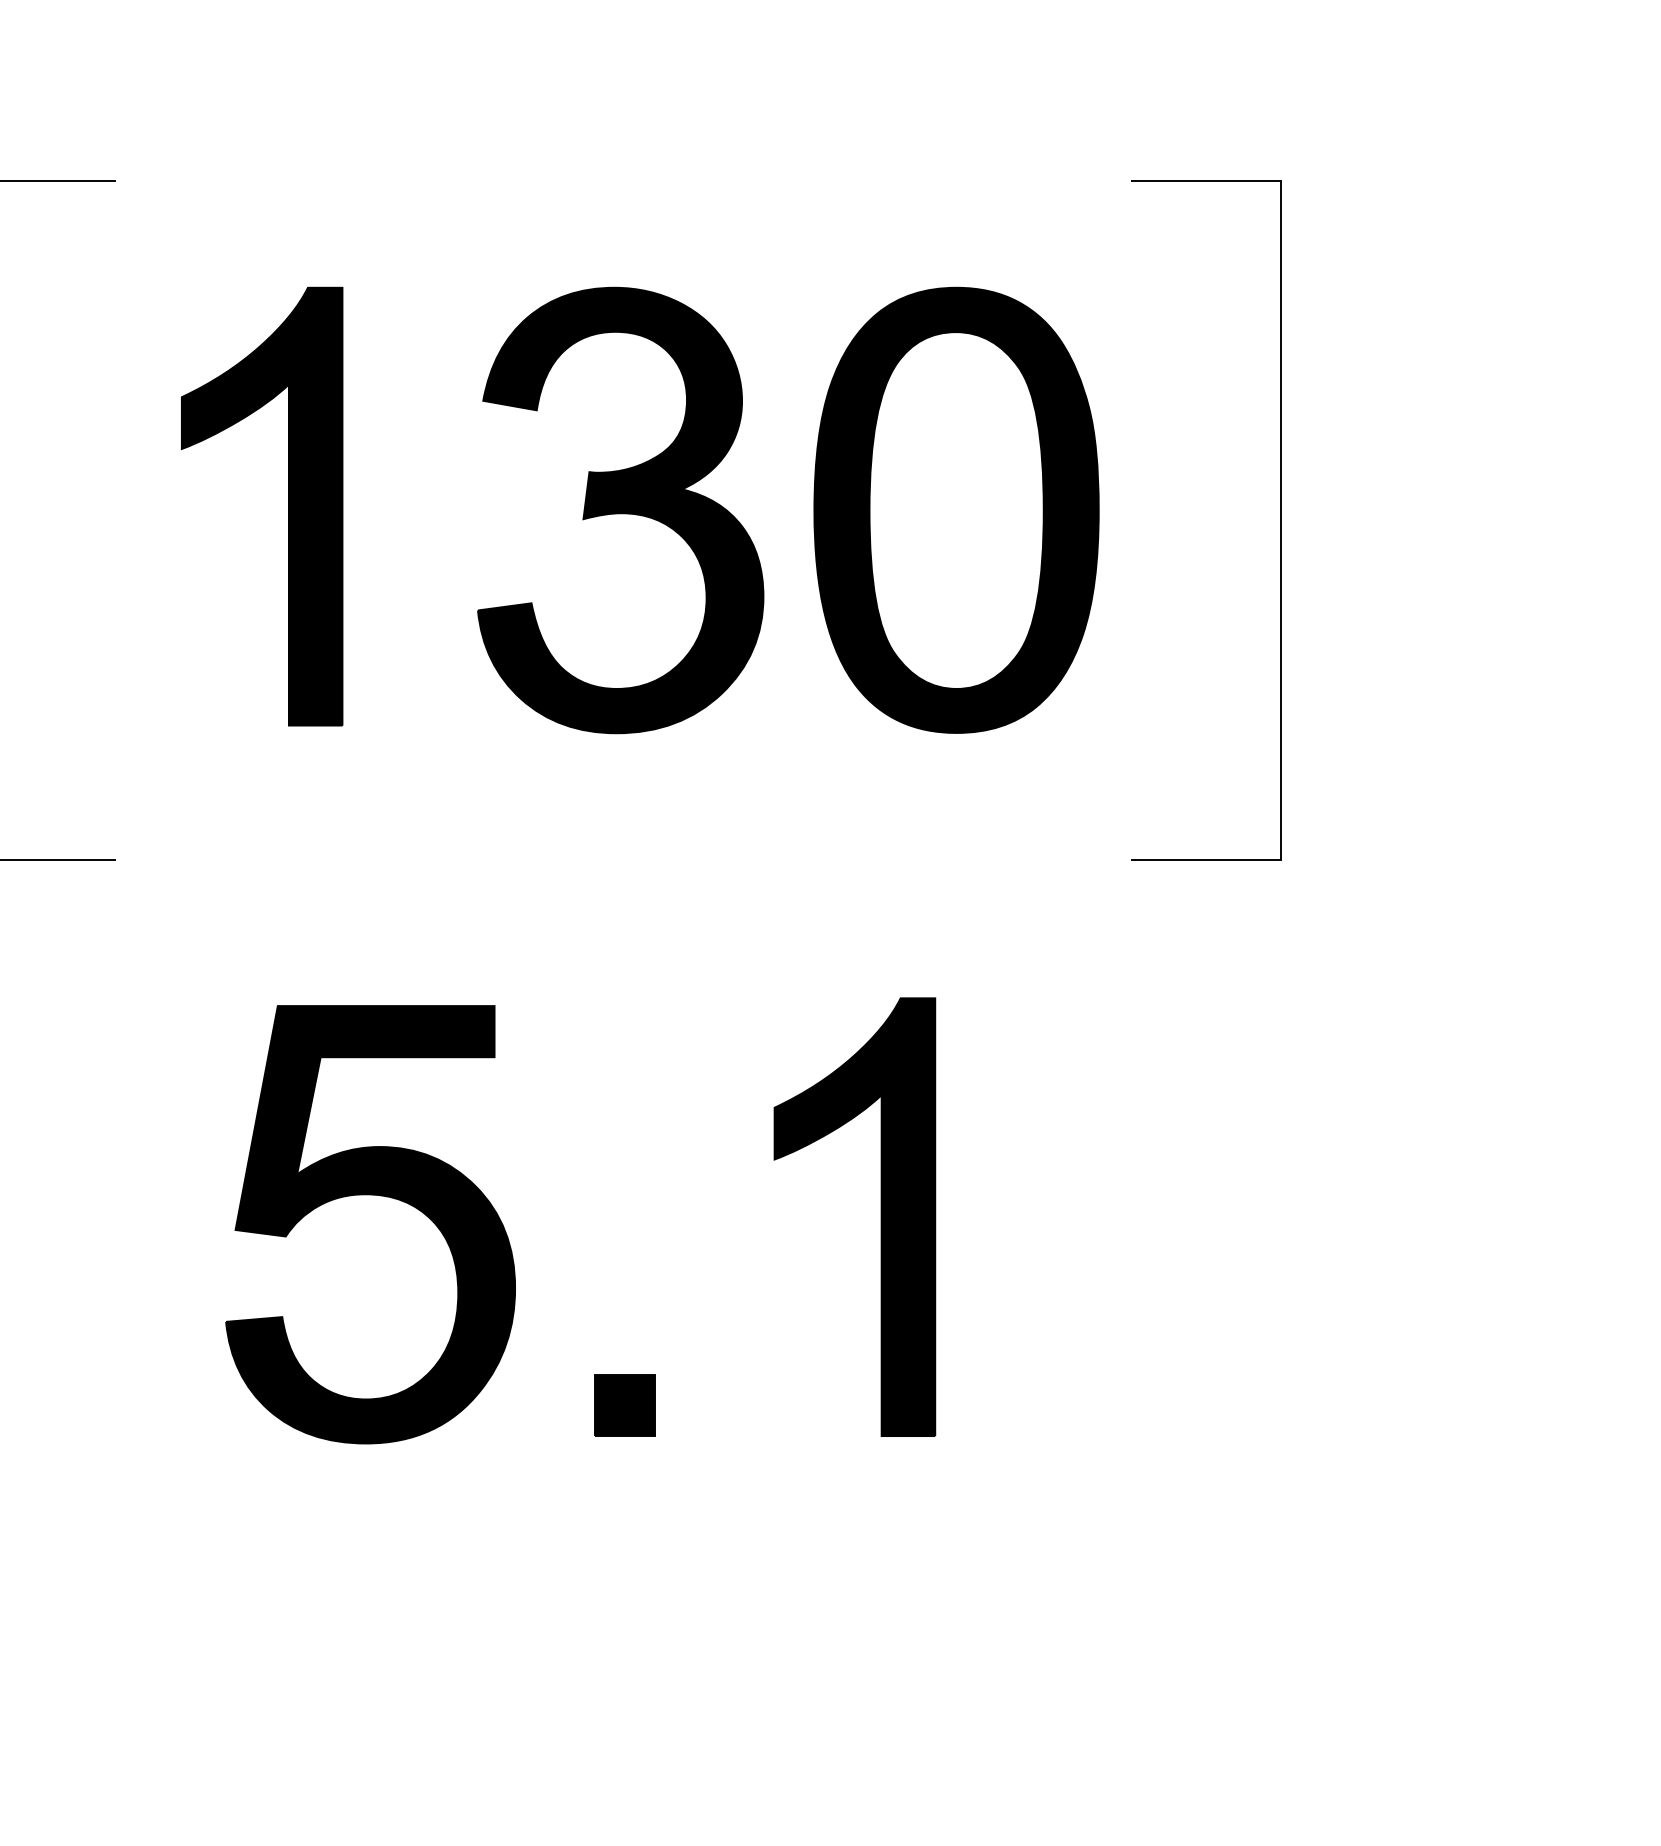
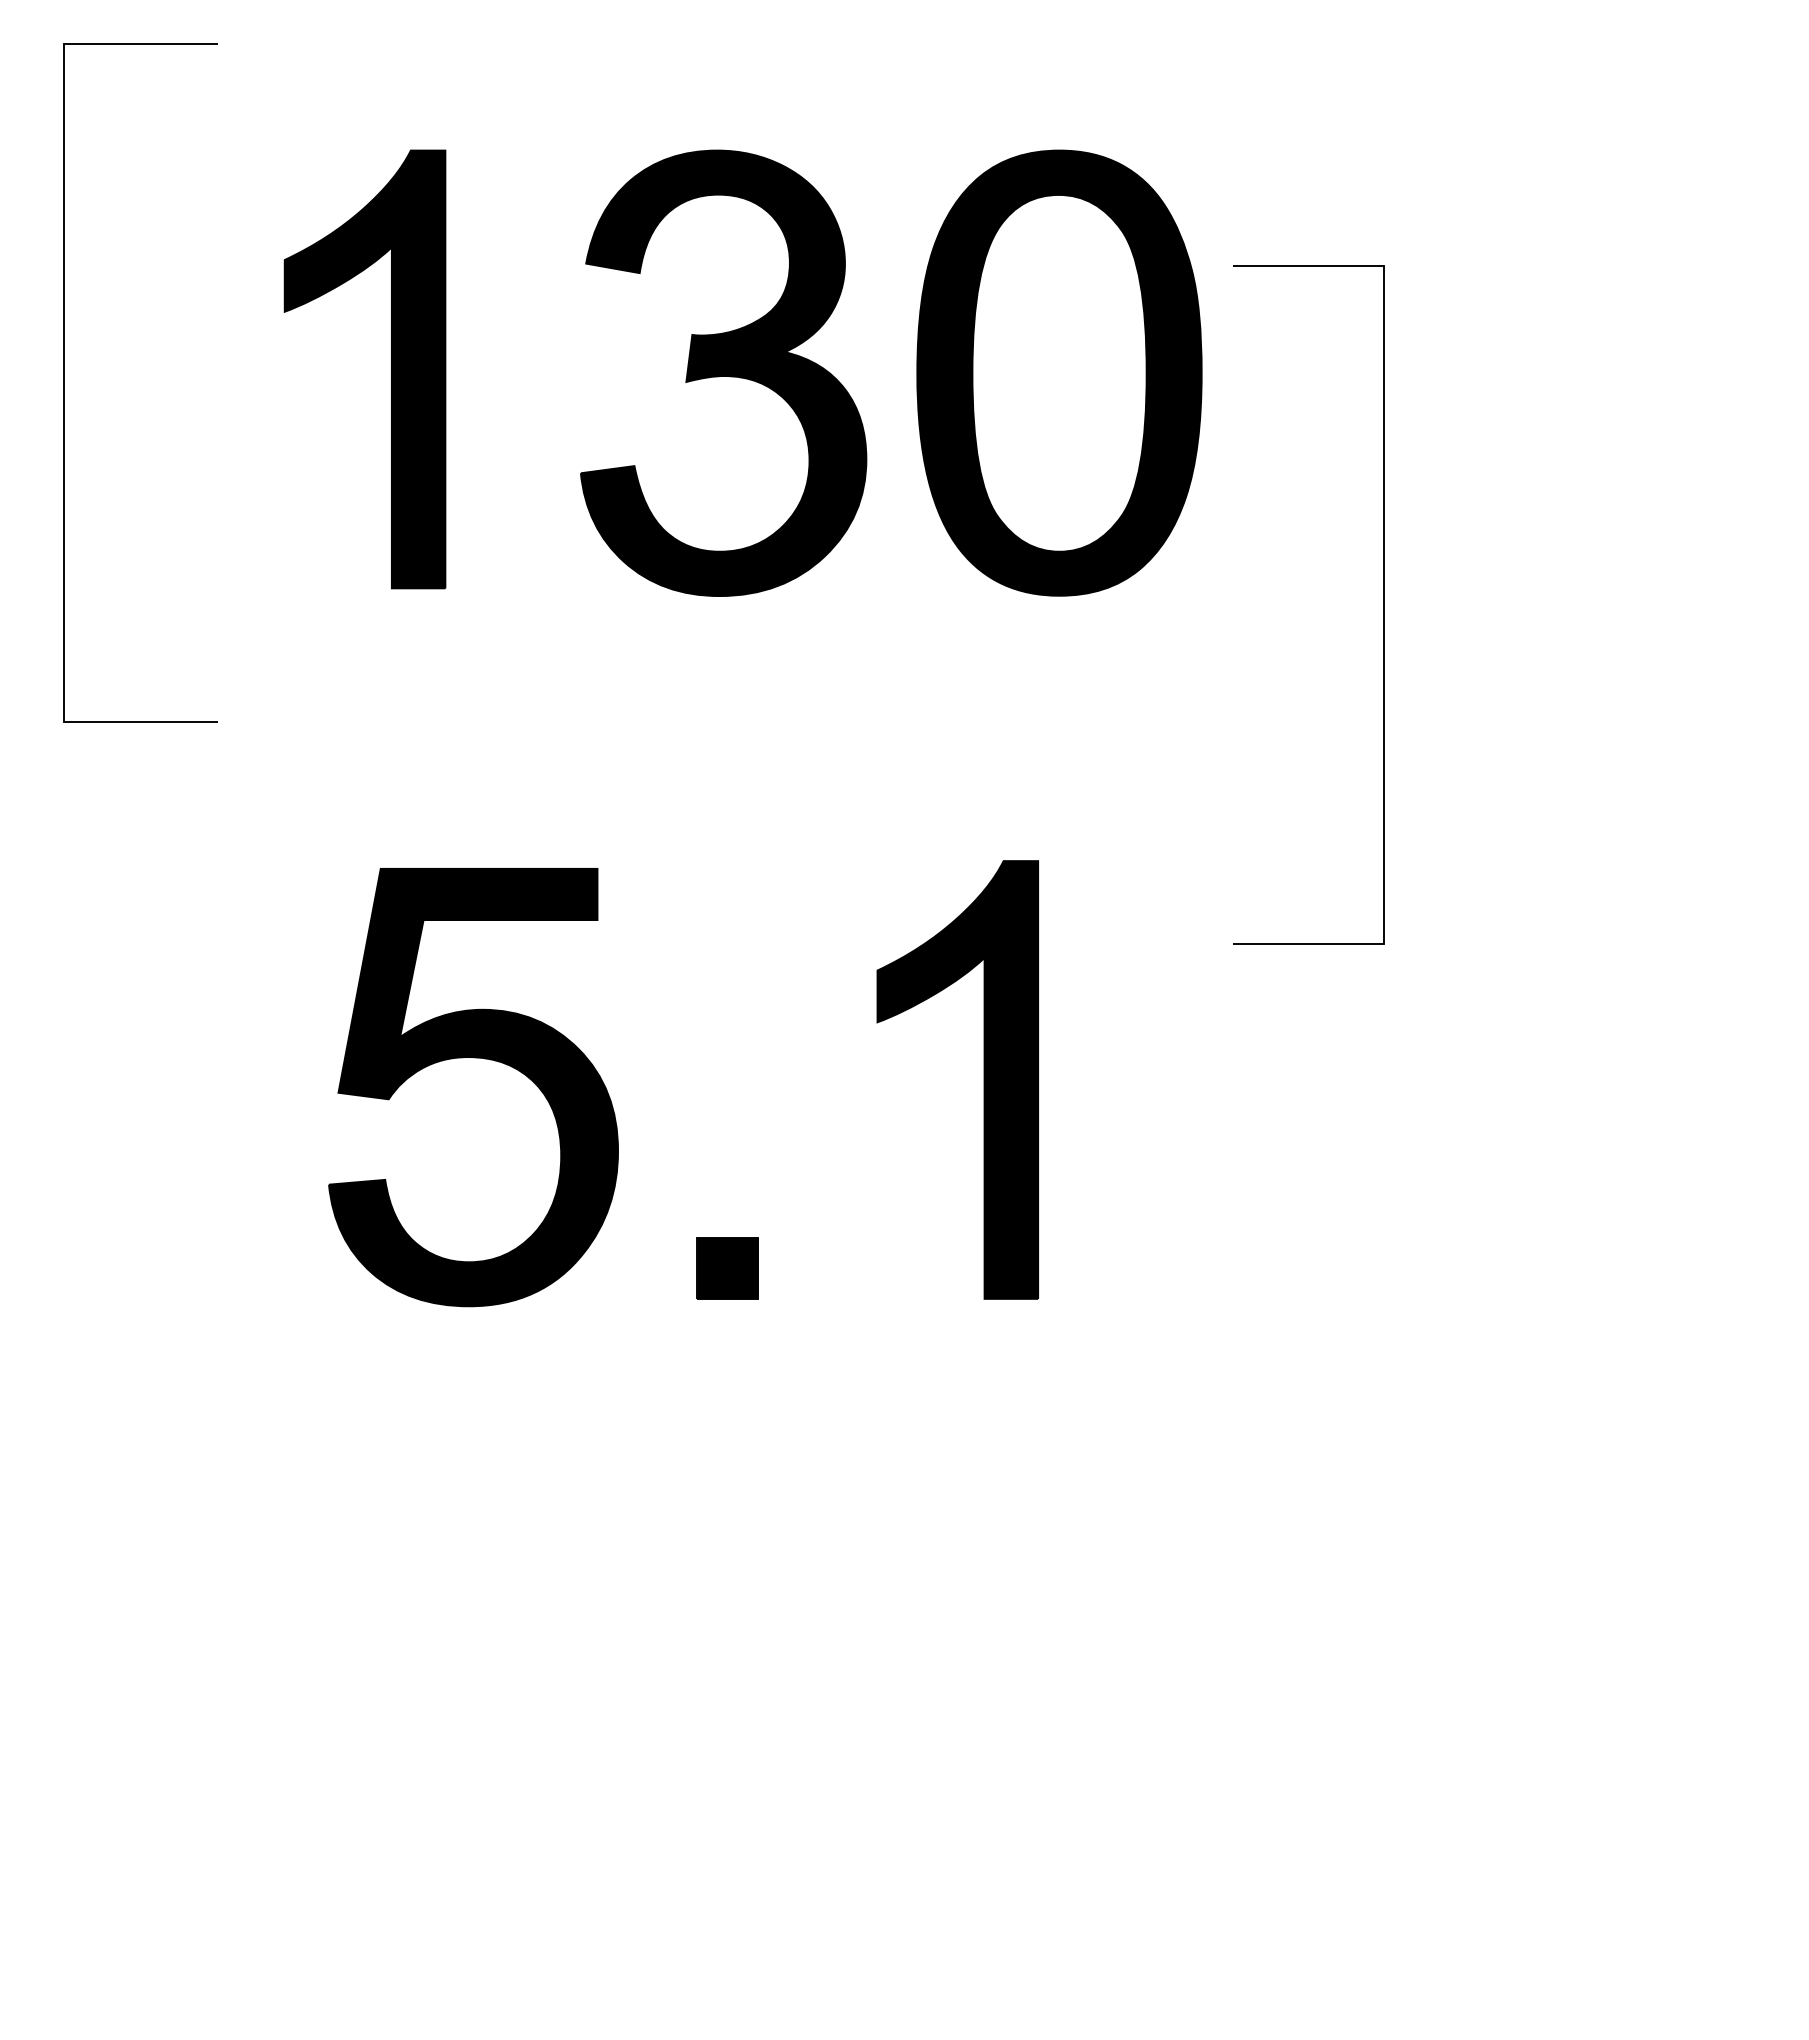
line: (1280, 519) -> (1383, 604), moved

